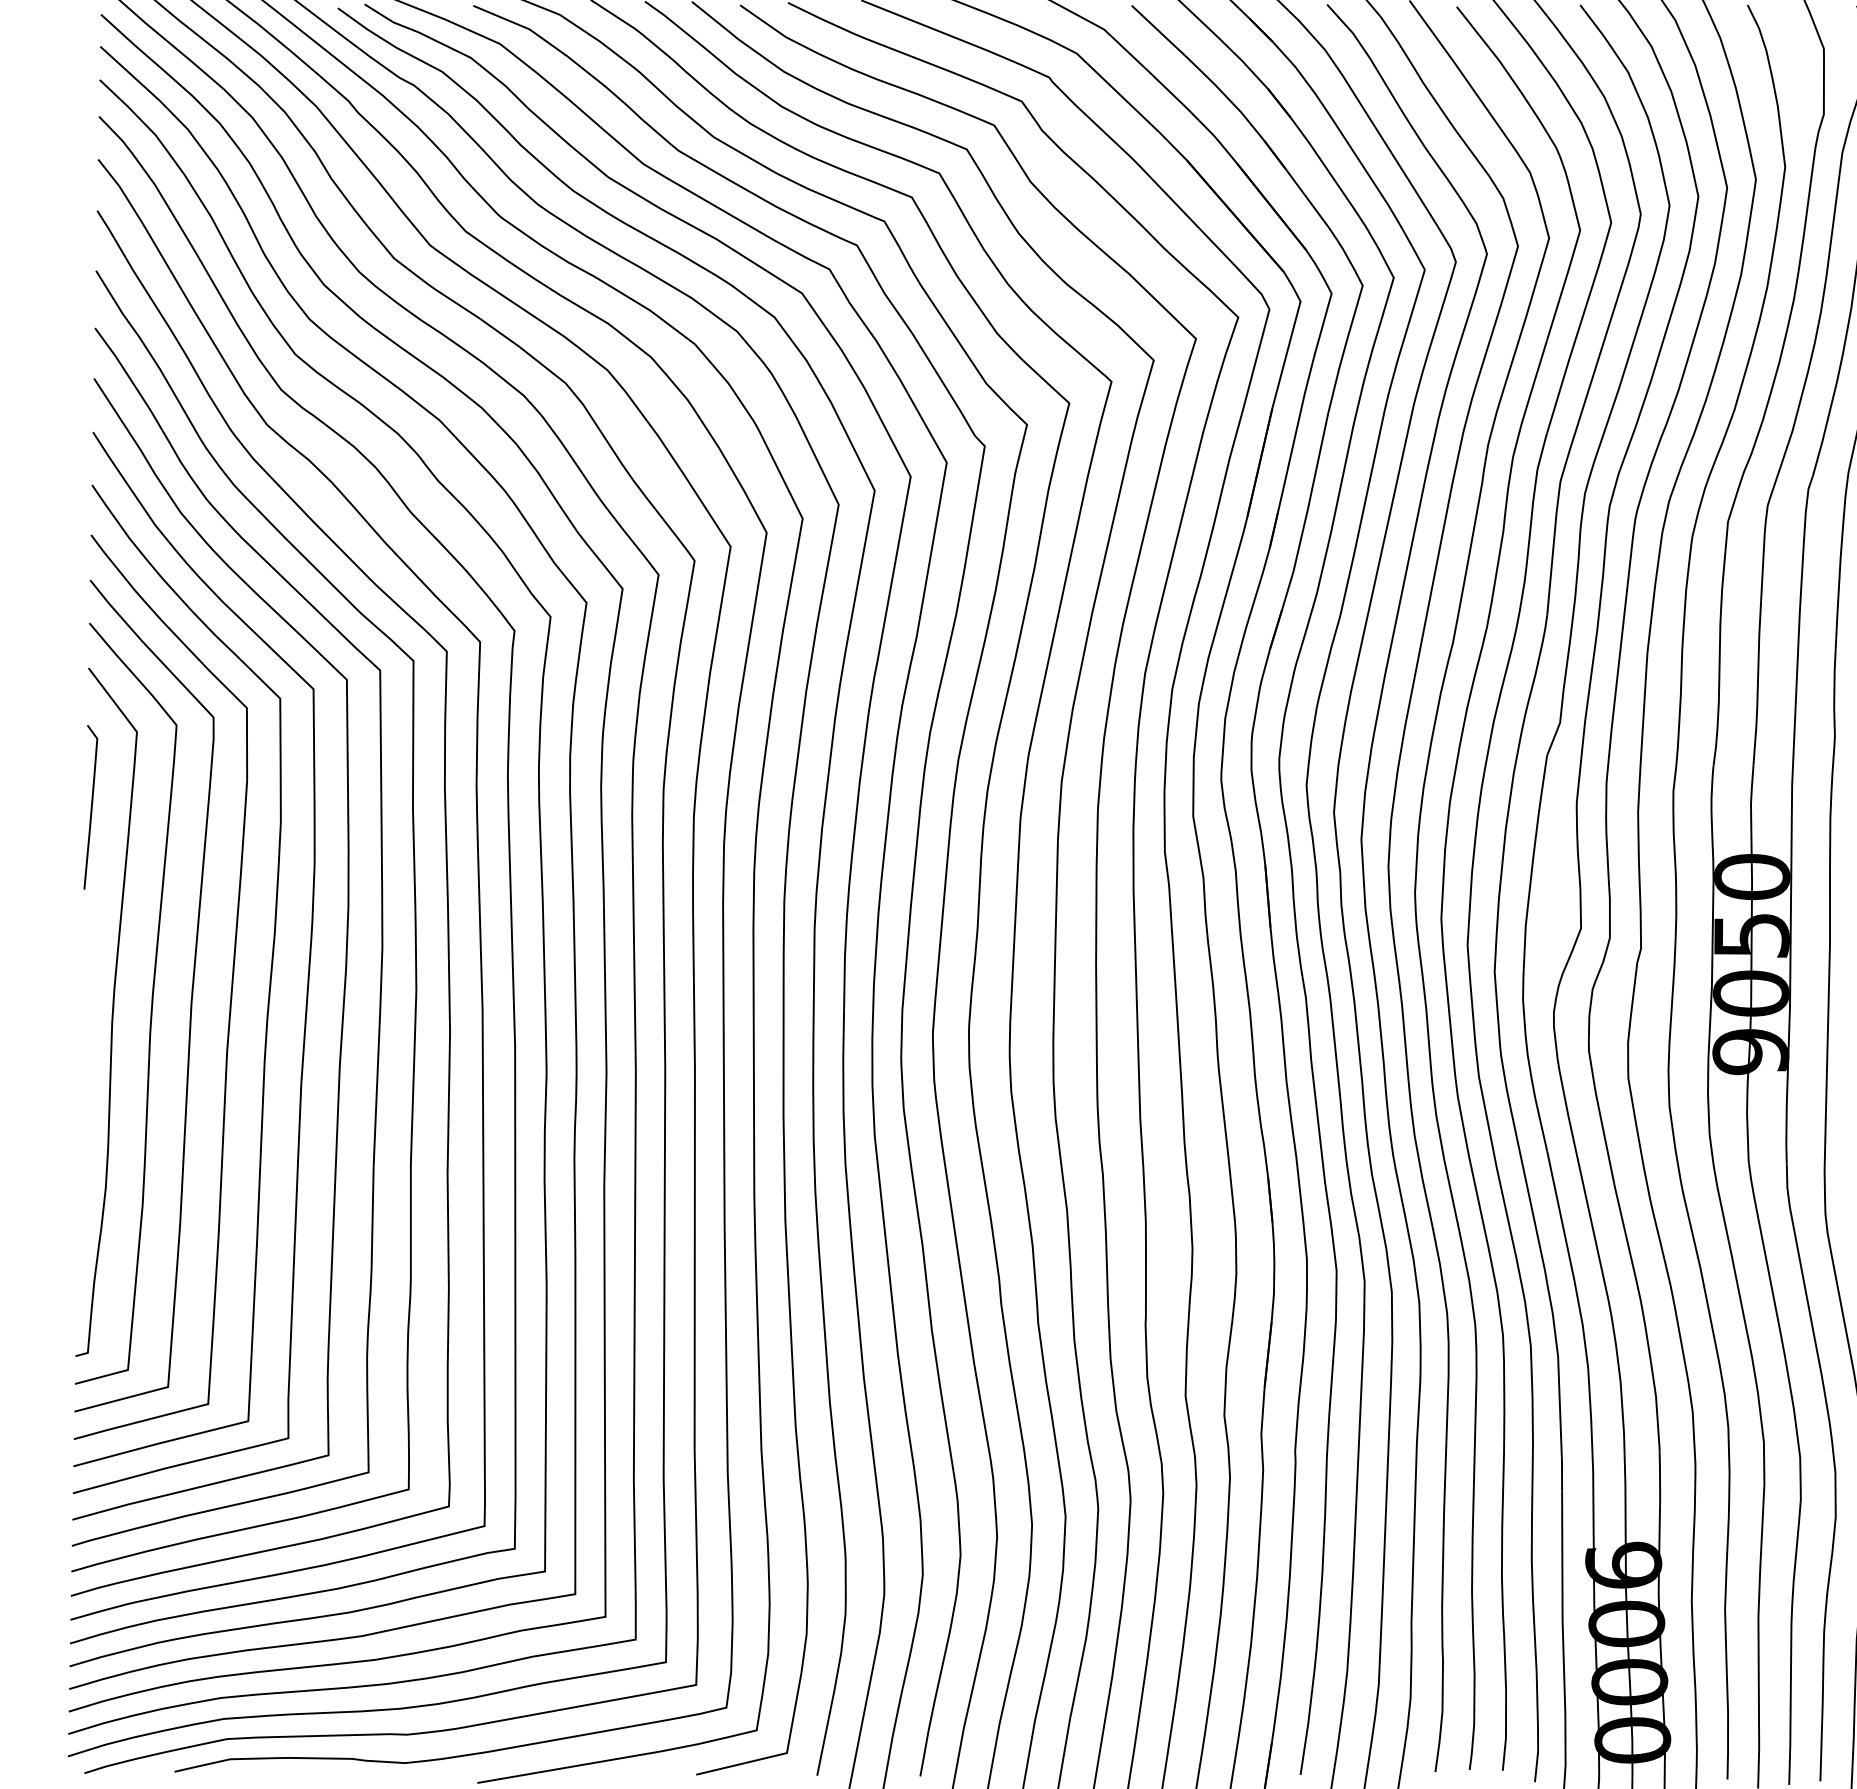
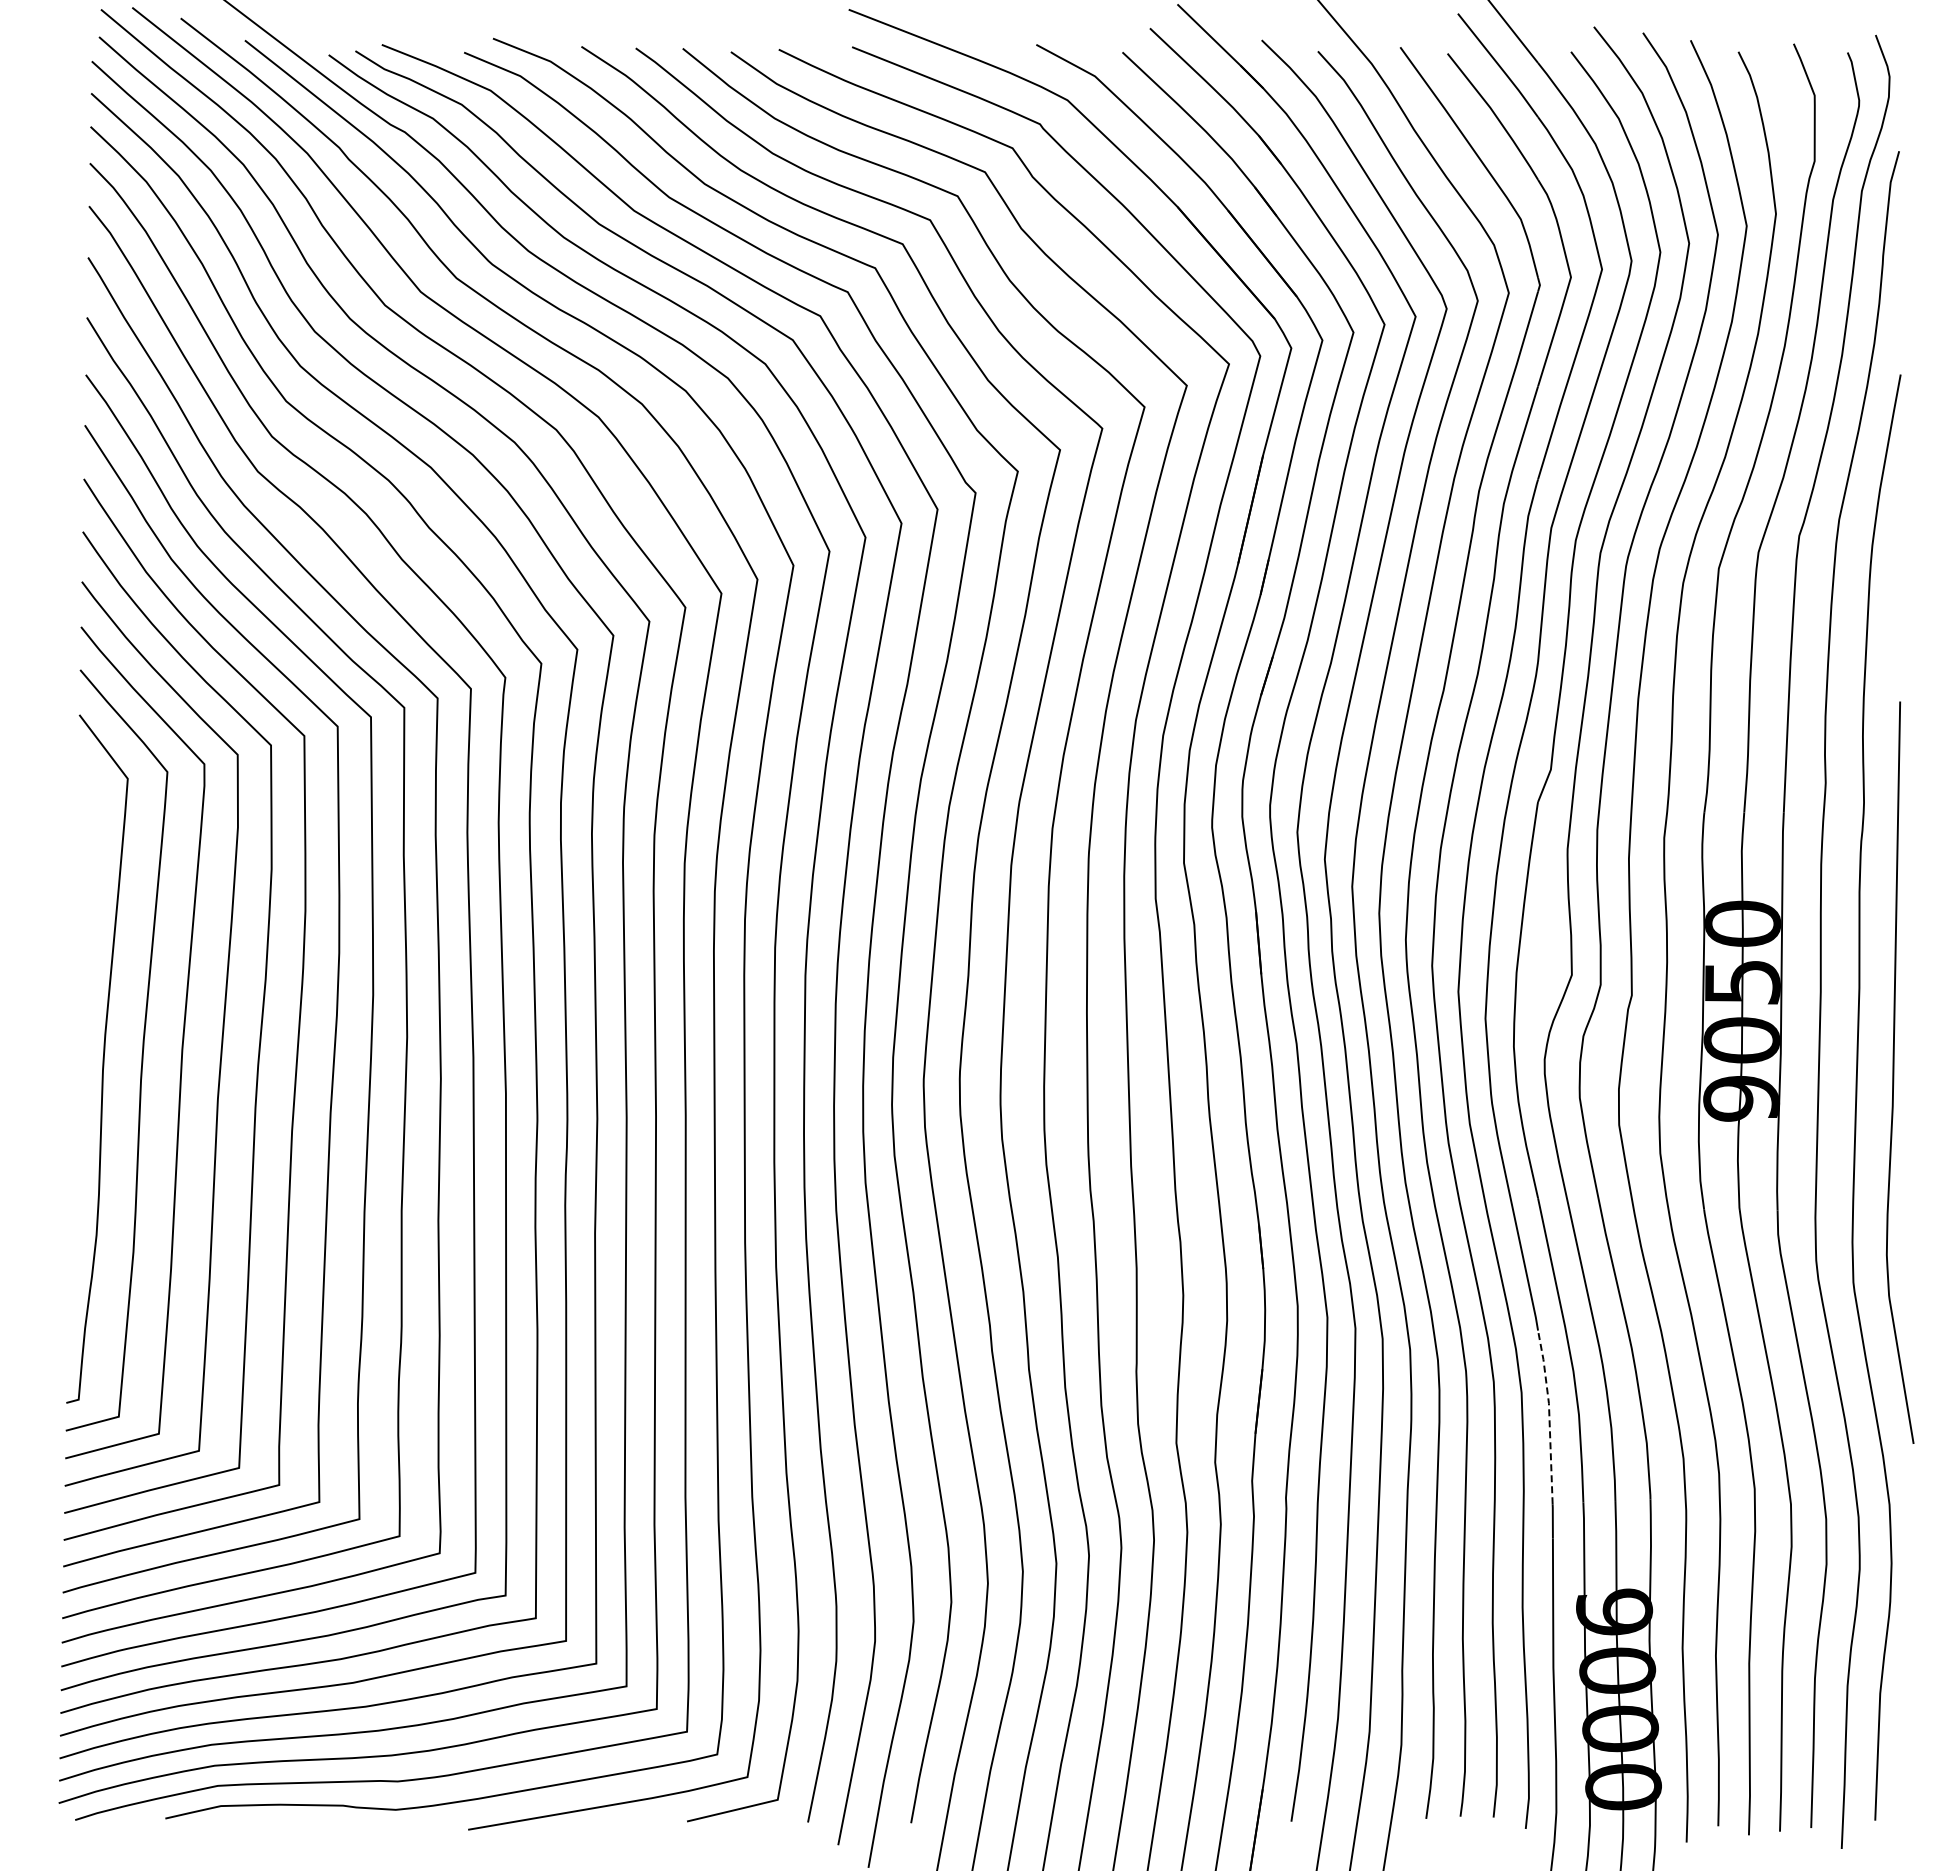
line: (90, 806) -> (81, 853), removed
line: (1558, 1369) -> (1549, 1416), solid -> dashed

